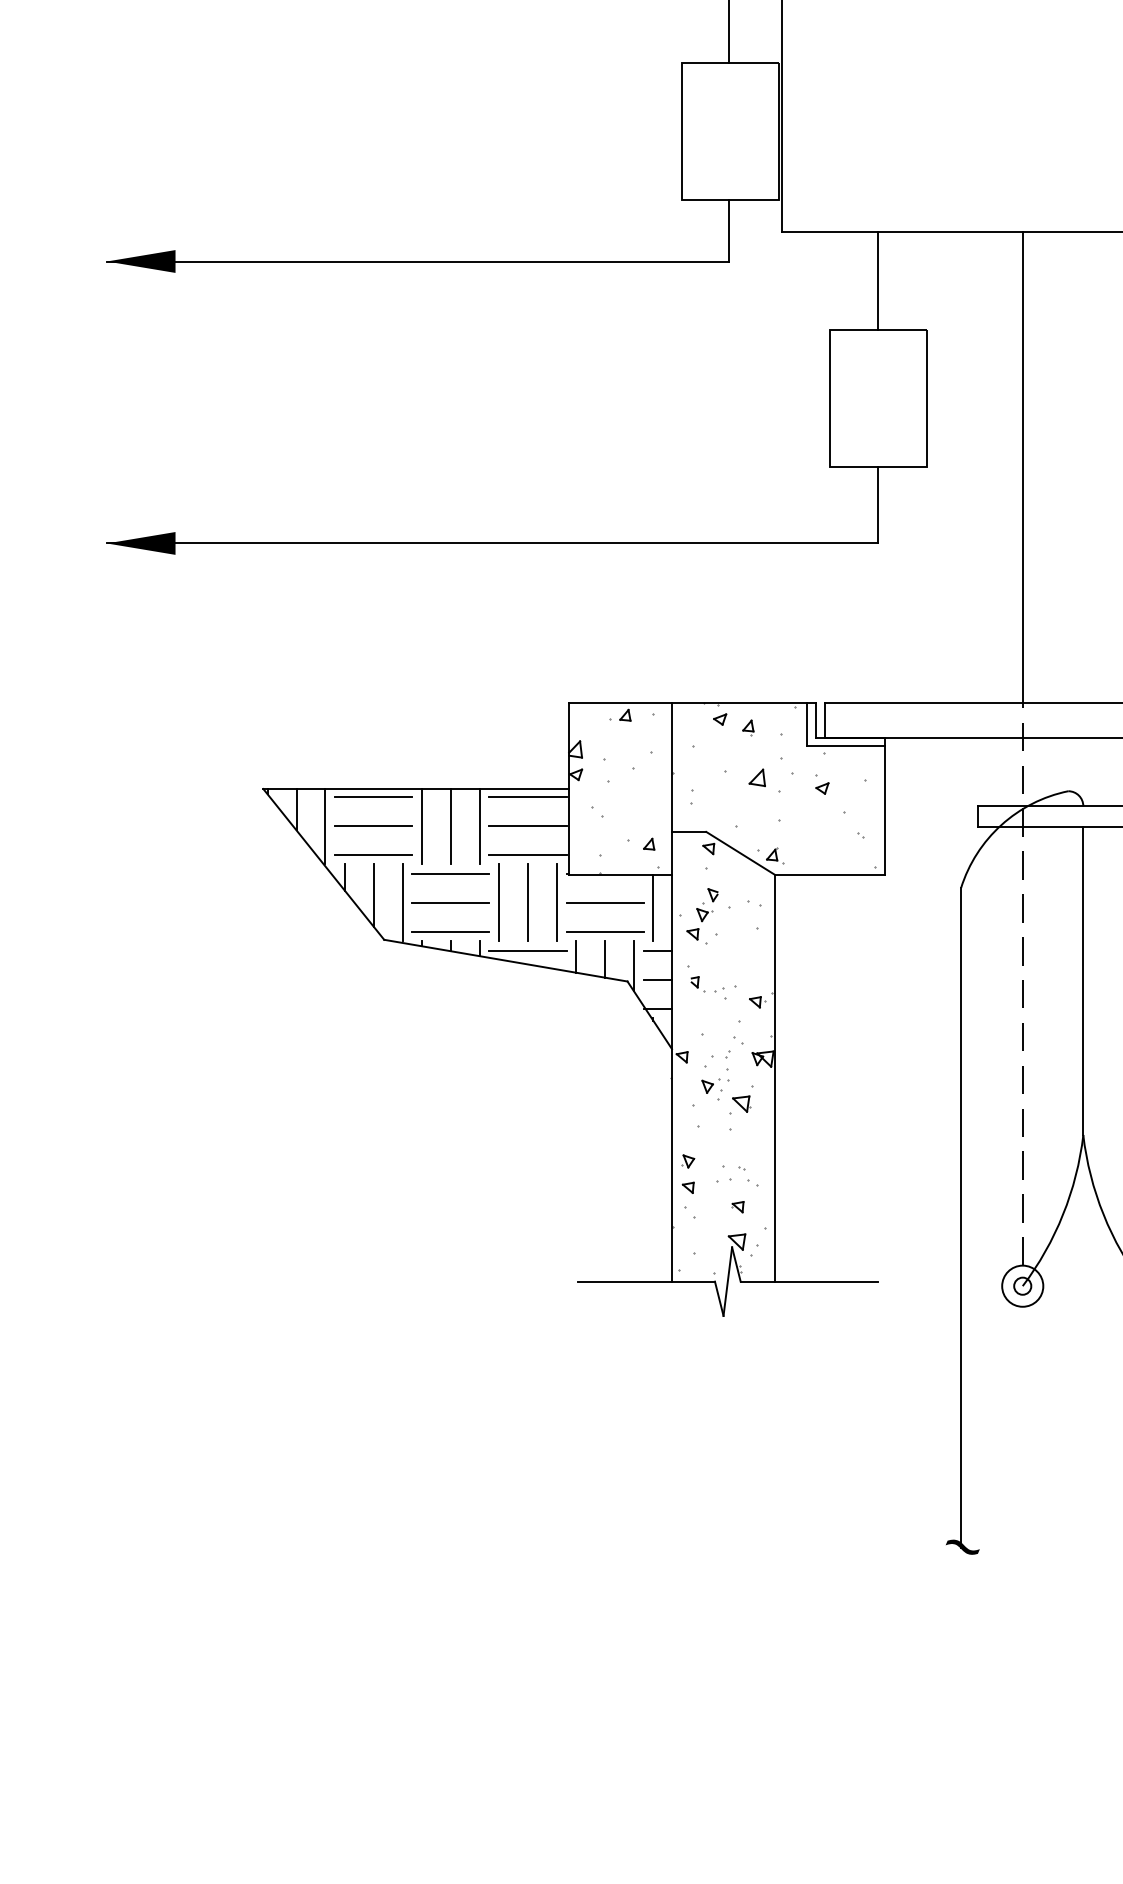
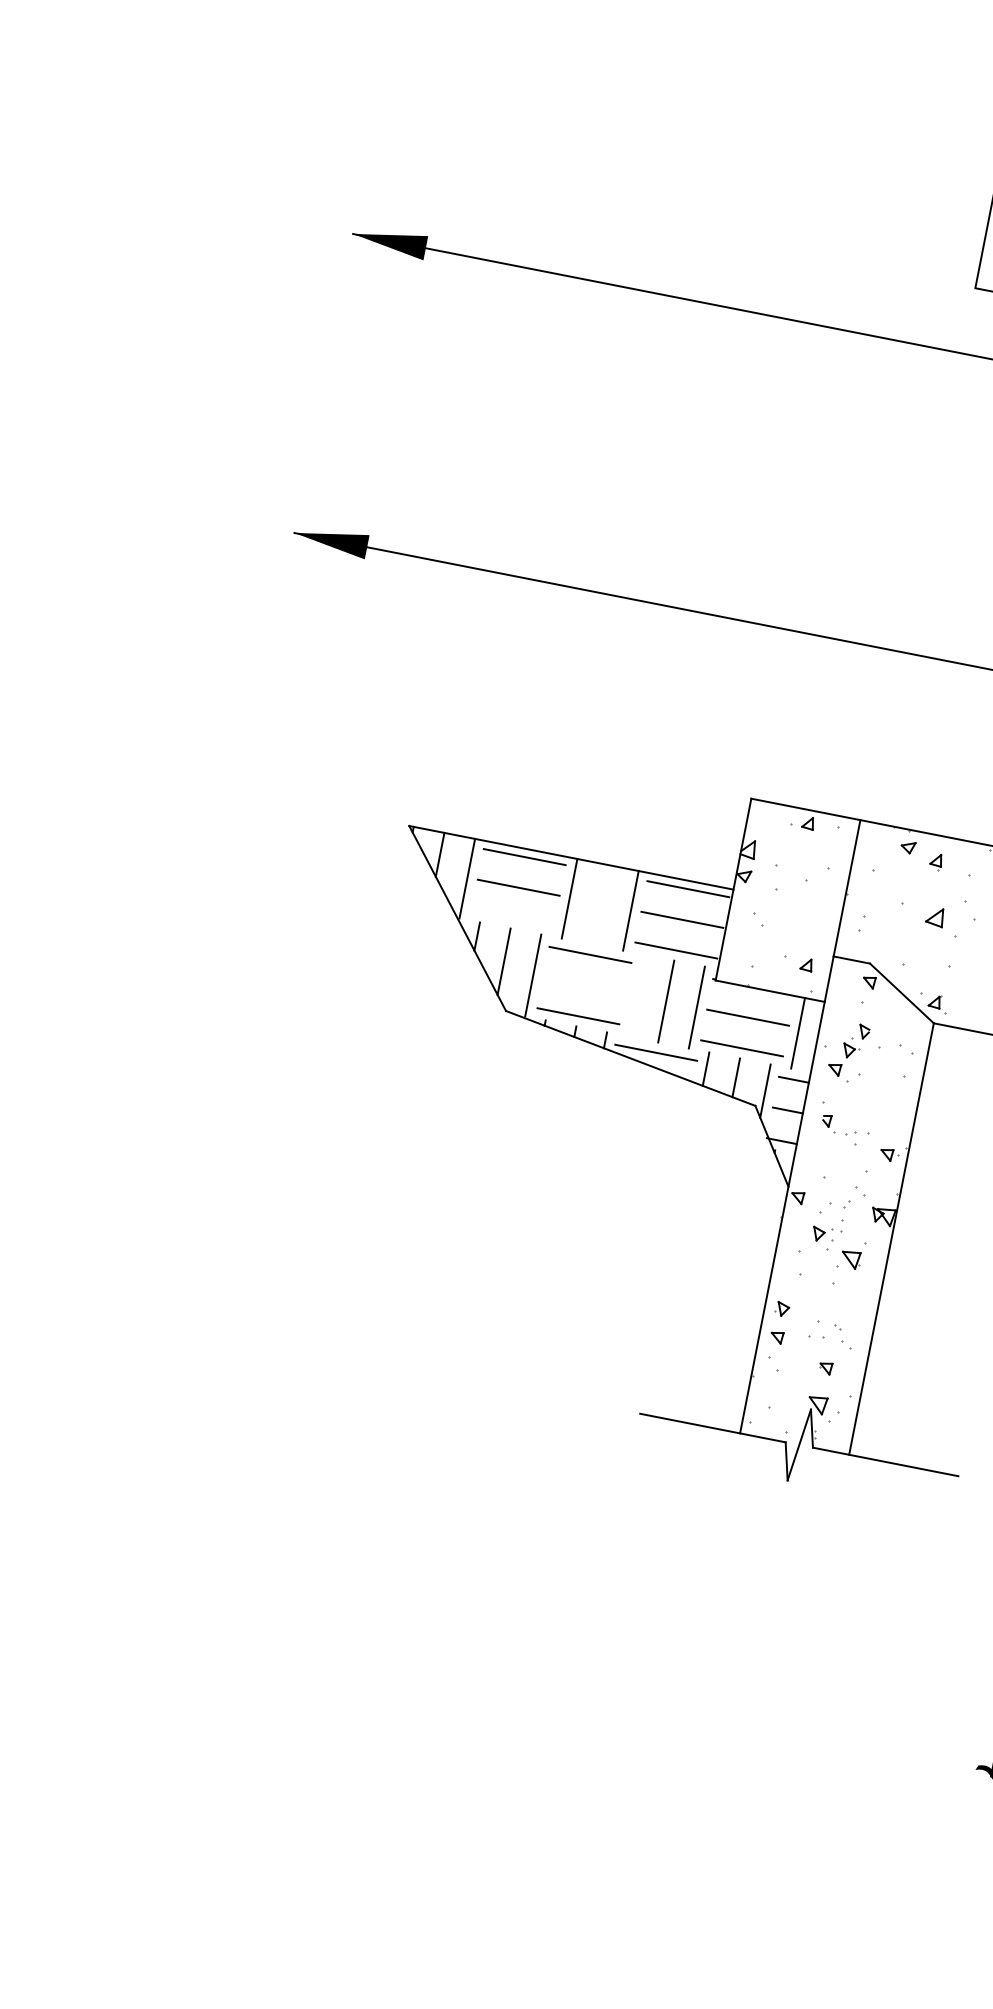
line: (450, 826) -> (599, 904), removed
line: (373, 854) -> (512, 918), removed
line: (450, 902) -> (584, 985), removed
line: (499, 902) -> (636, 995), removed

